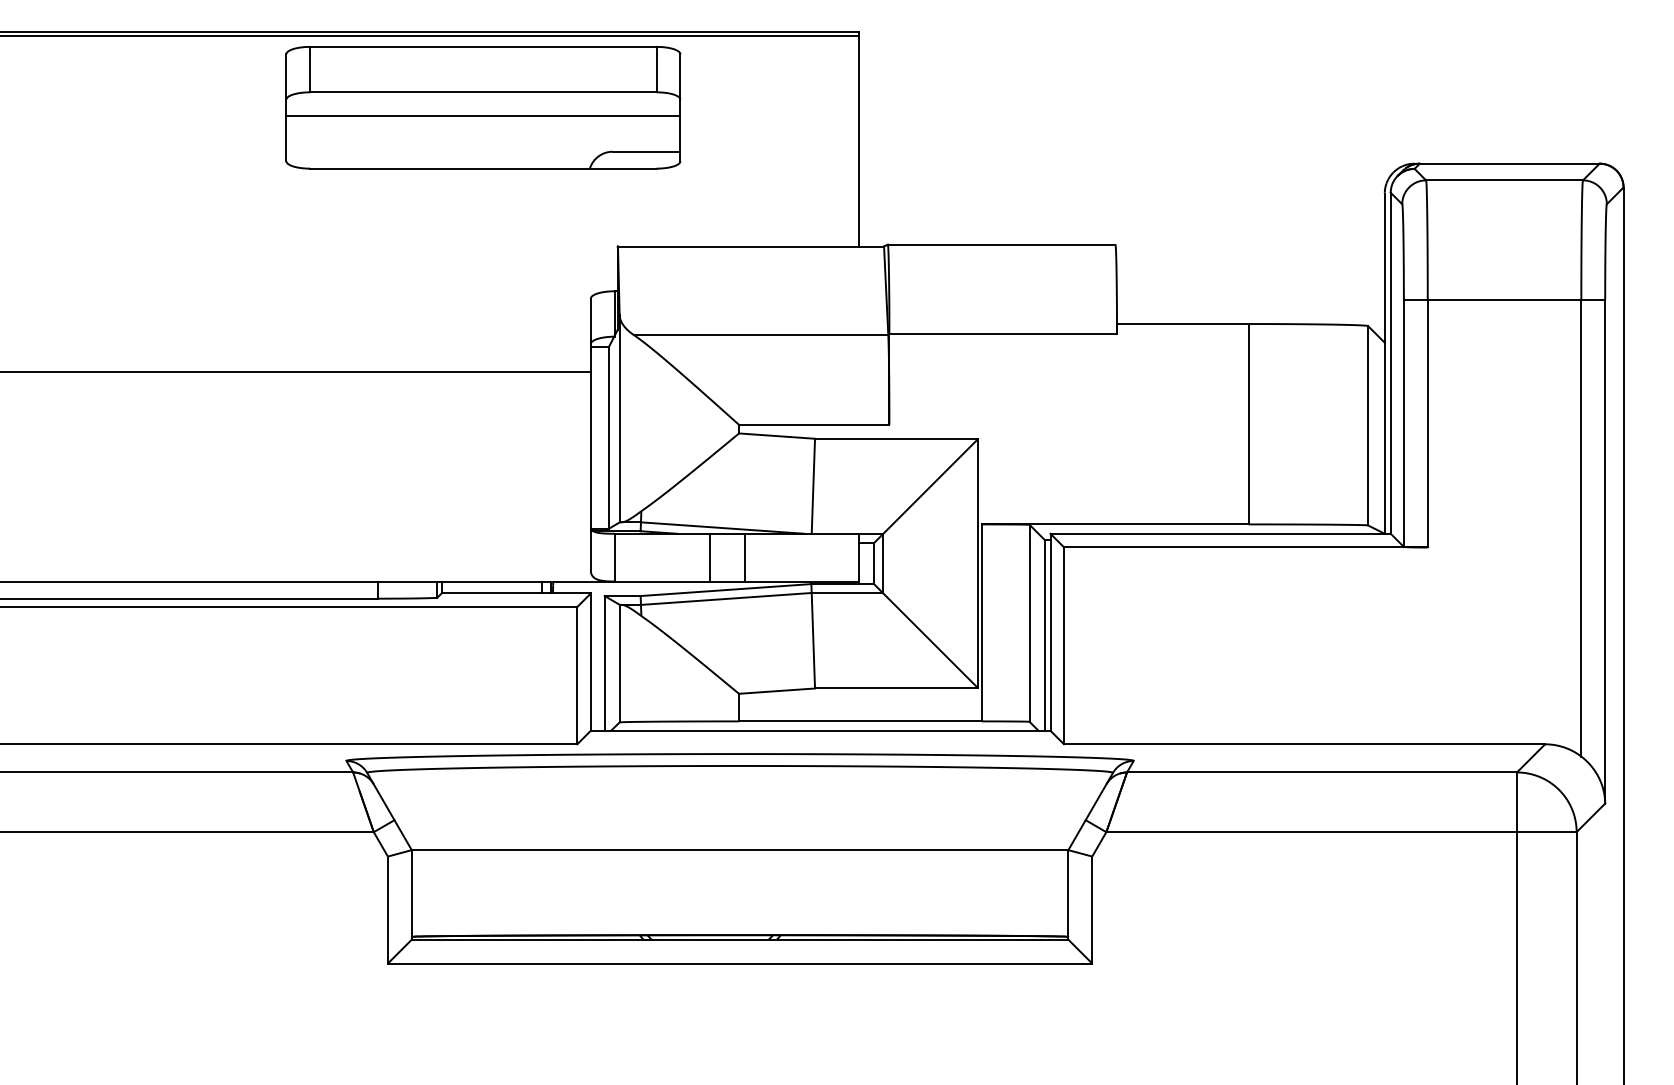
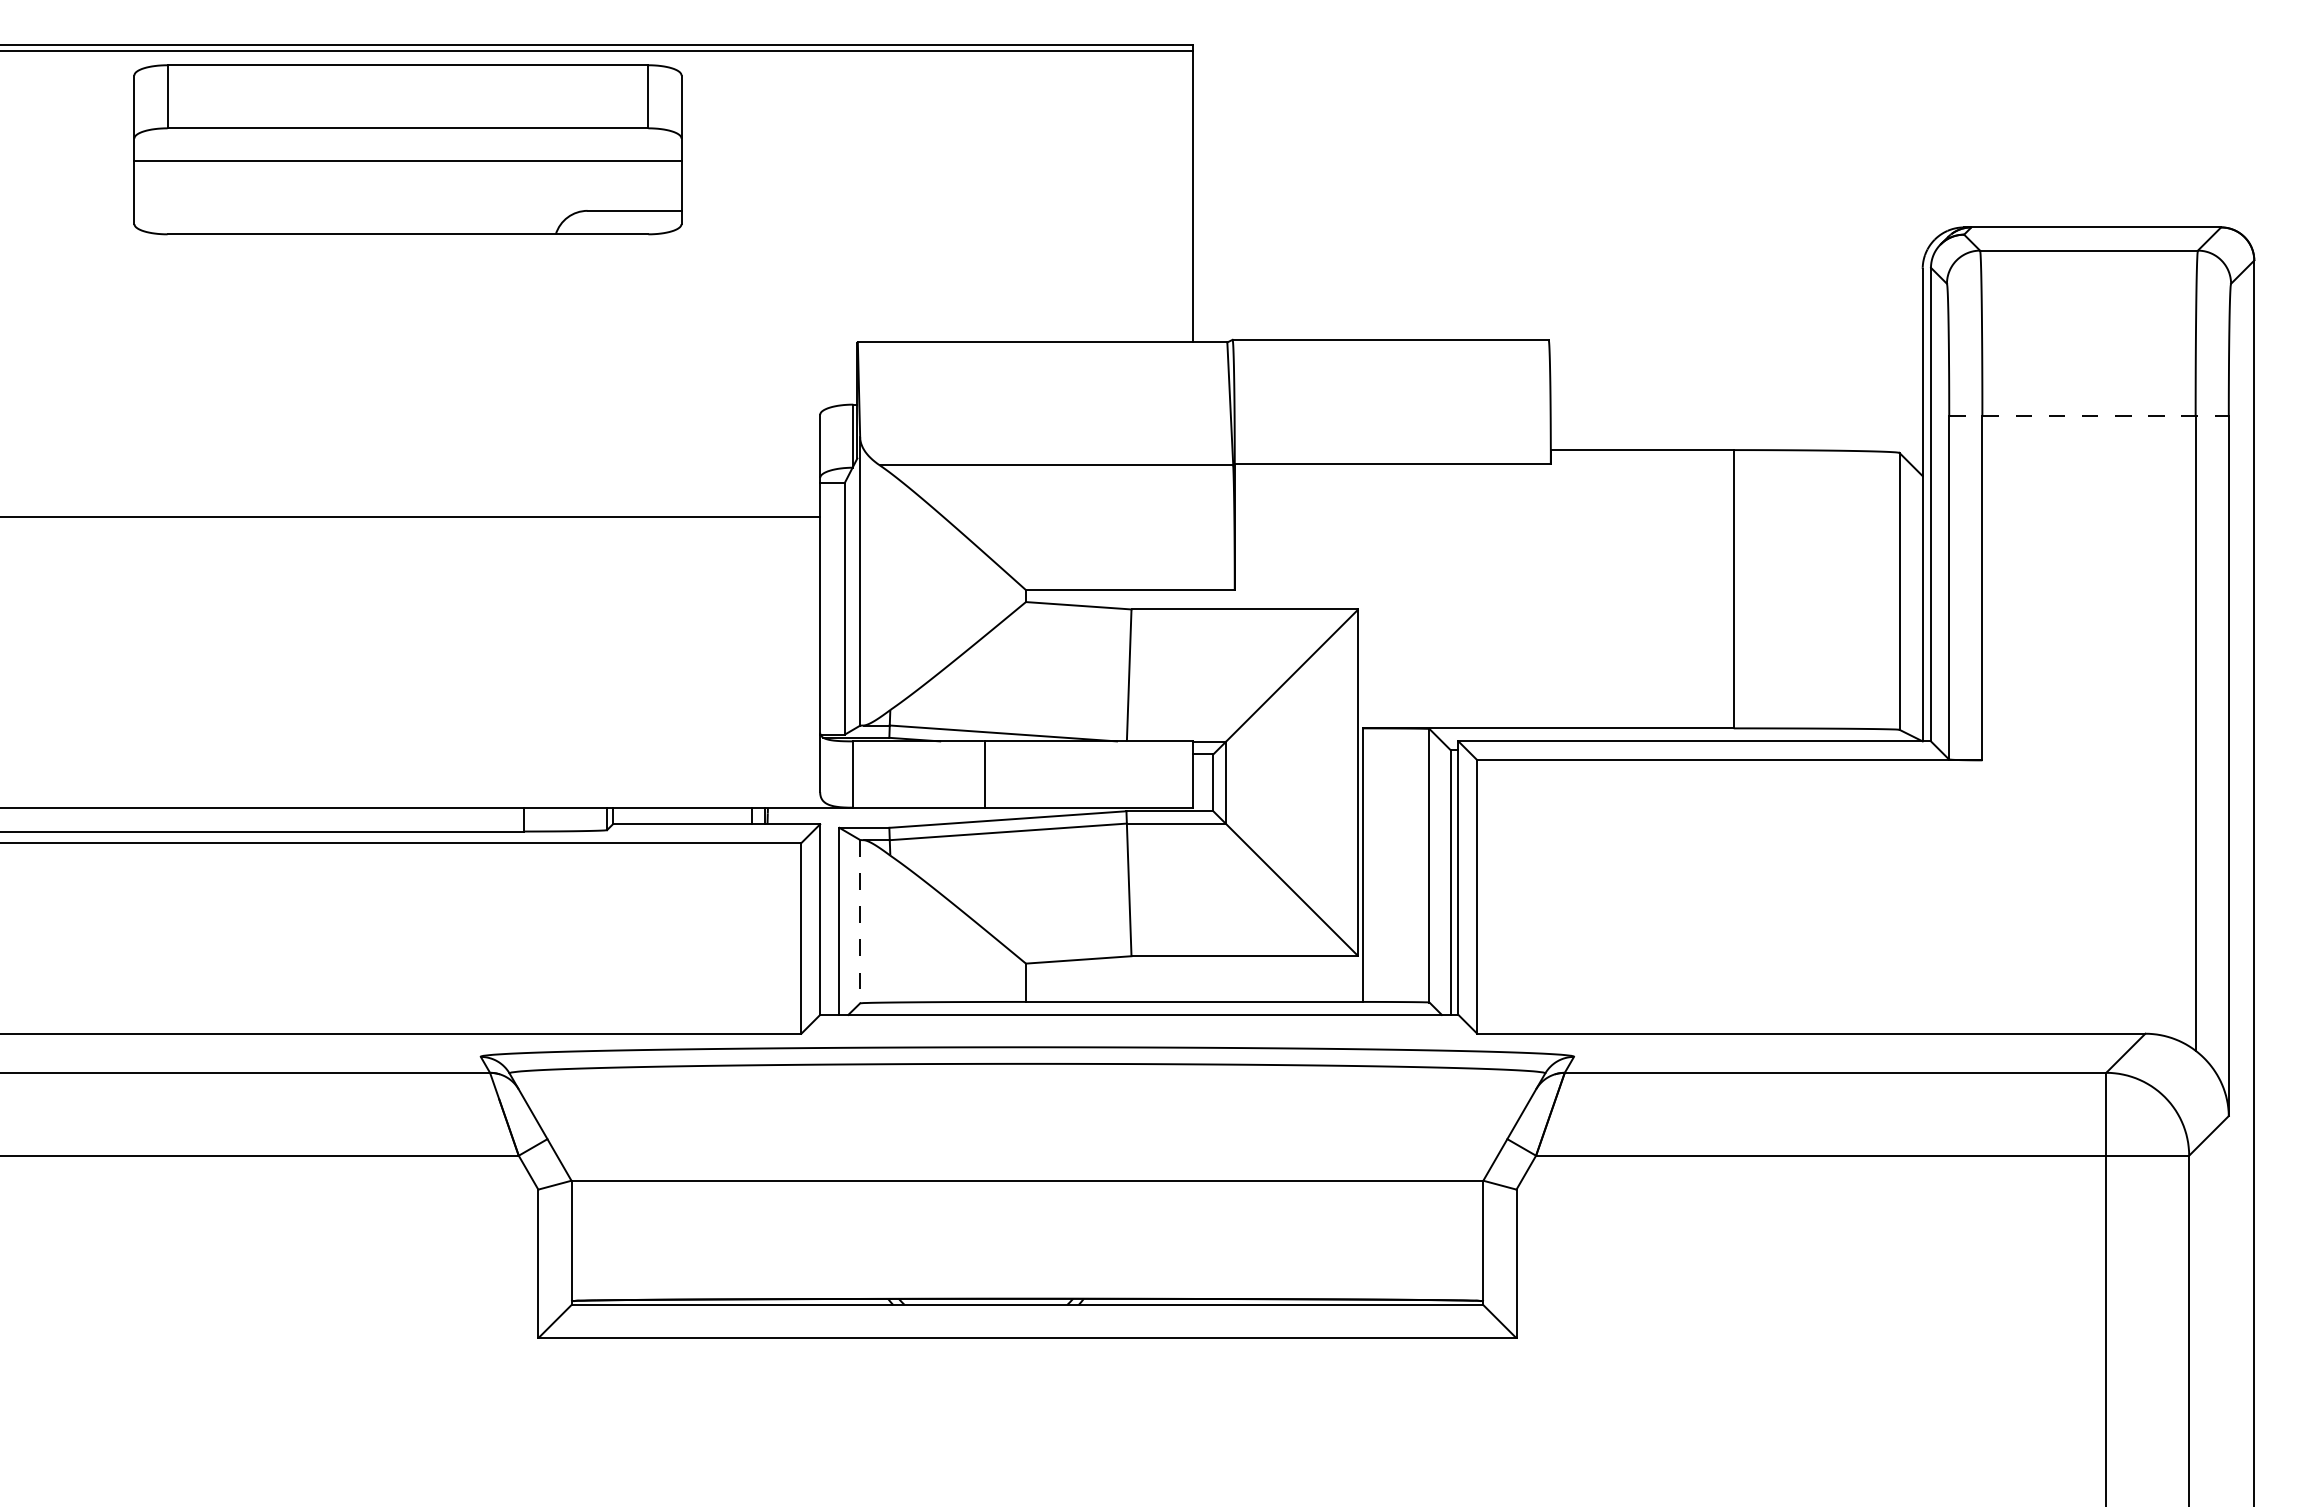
part: (483, 107) -> (407, 149), moved
line: (1504, 299) -> (2089, 416), solid -> dashed
line: (745, 557) -> (1034, 774), removed
line: (619, 663) -> (860, 921), solid -> dashed

